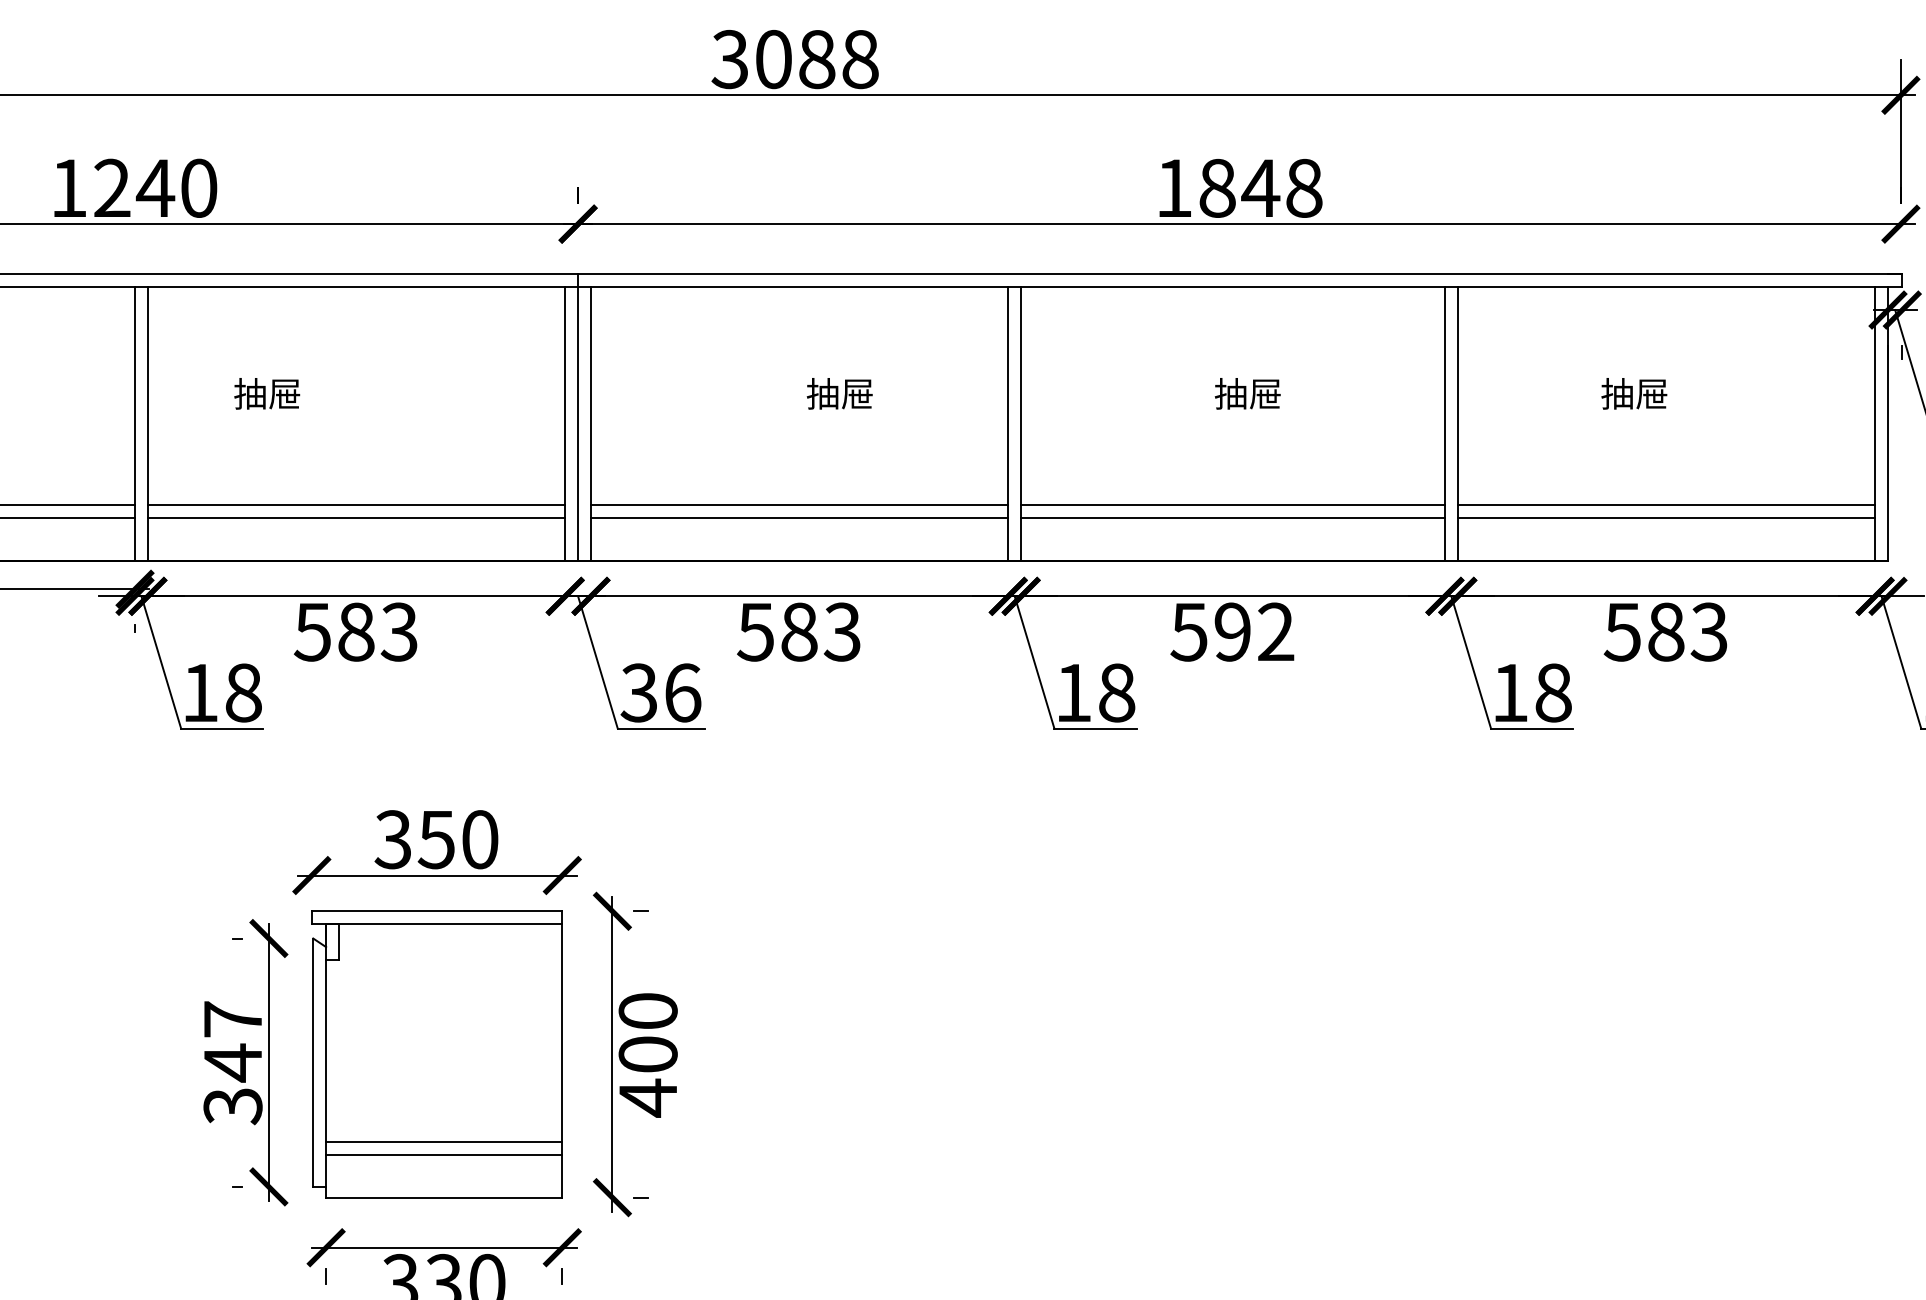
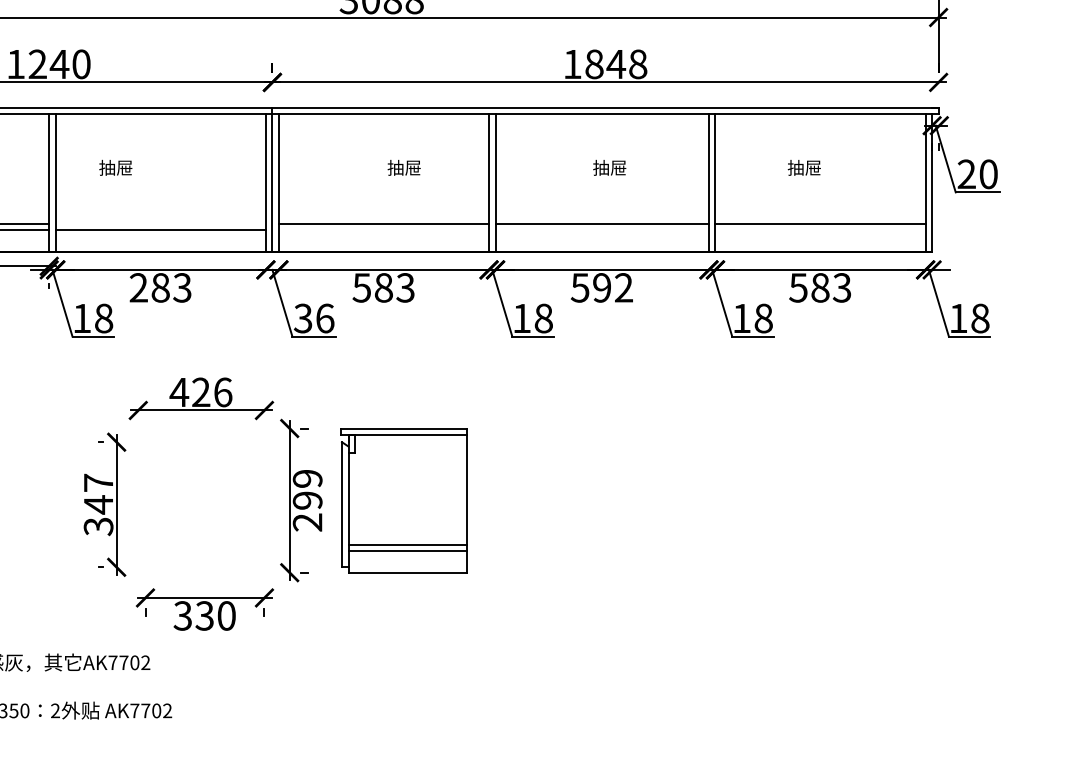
line: (355, 504) -> (160, 223), removed
line: (798, 518) -> (383, 230), removed
line: (1231, 518) -> (601, 230), removed
line: (1666, 518) -> (820, 230), removed
text: (312, 631) -> (138, 287), 583 -> 283
text: (435, 839) -> (200, 392), 350 -> 426
part: (435, 1054) -> (403, 500), moved
text: (647, 1054) -> (307, 500), 400 -> 299

